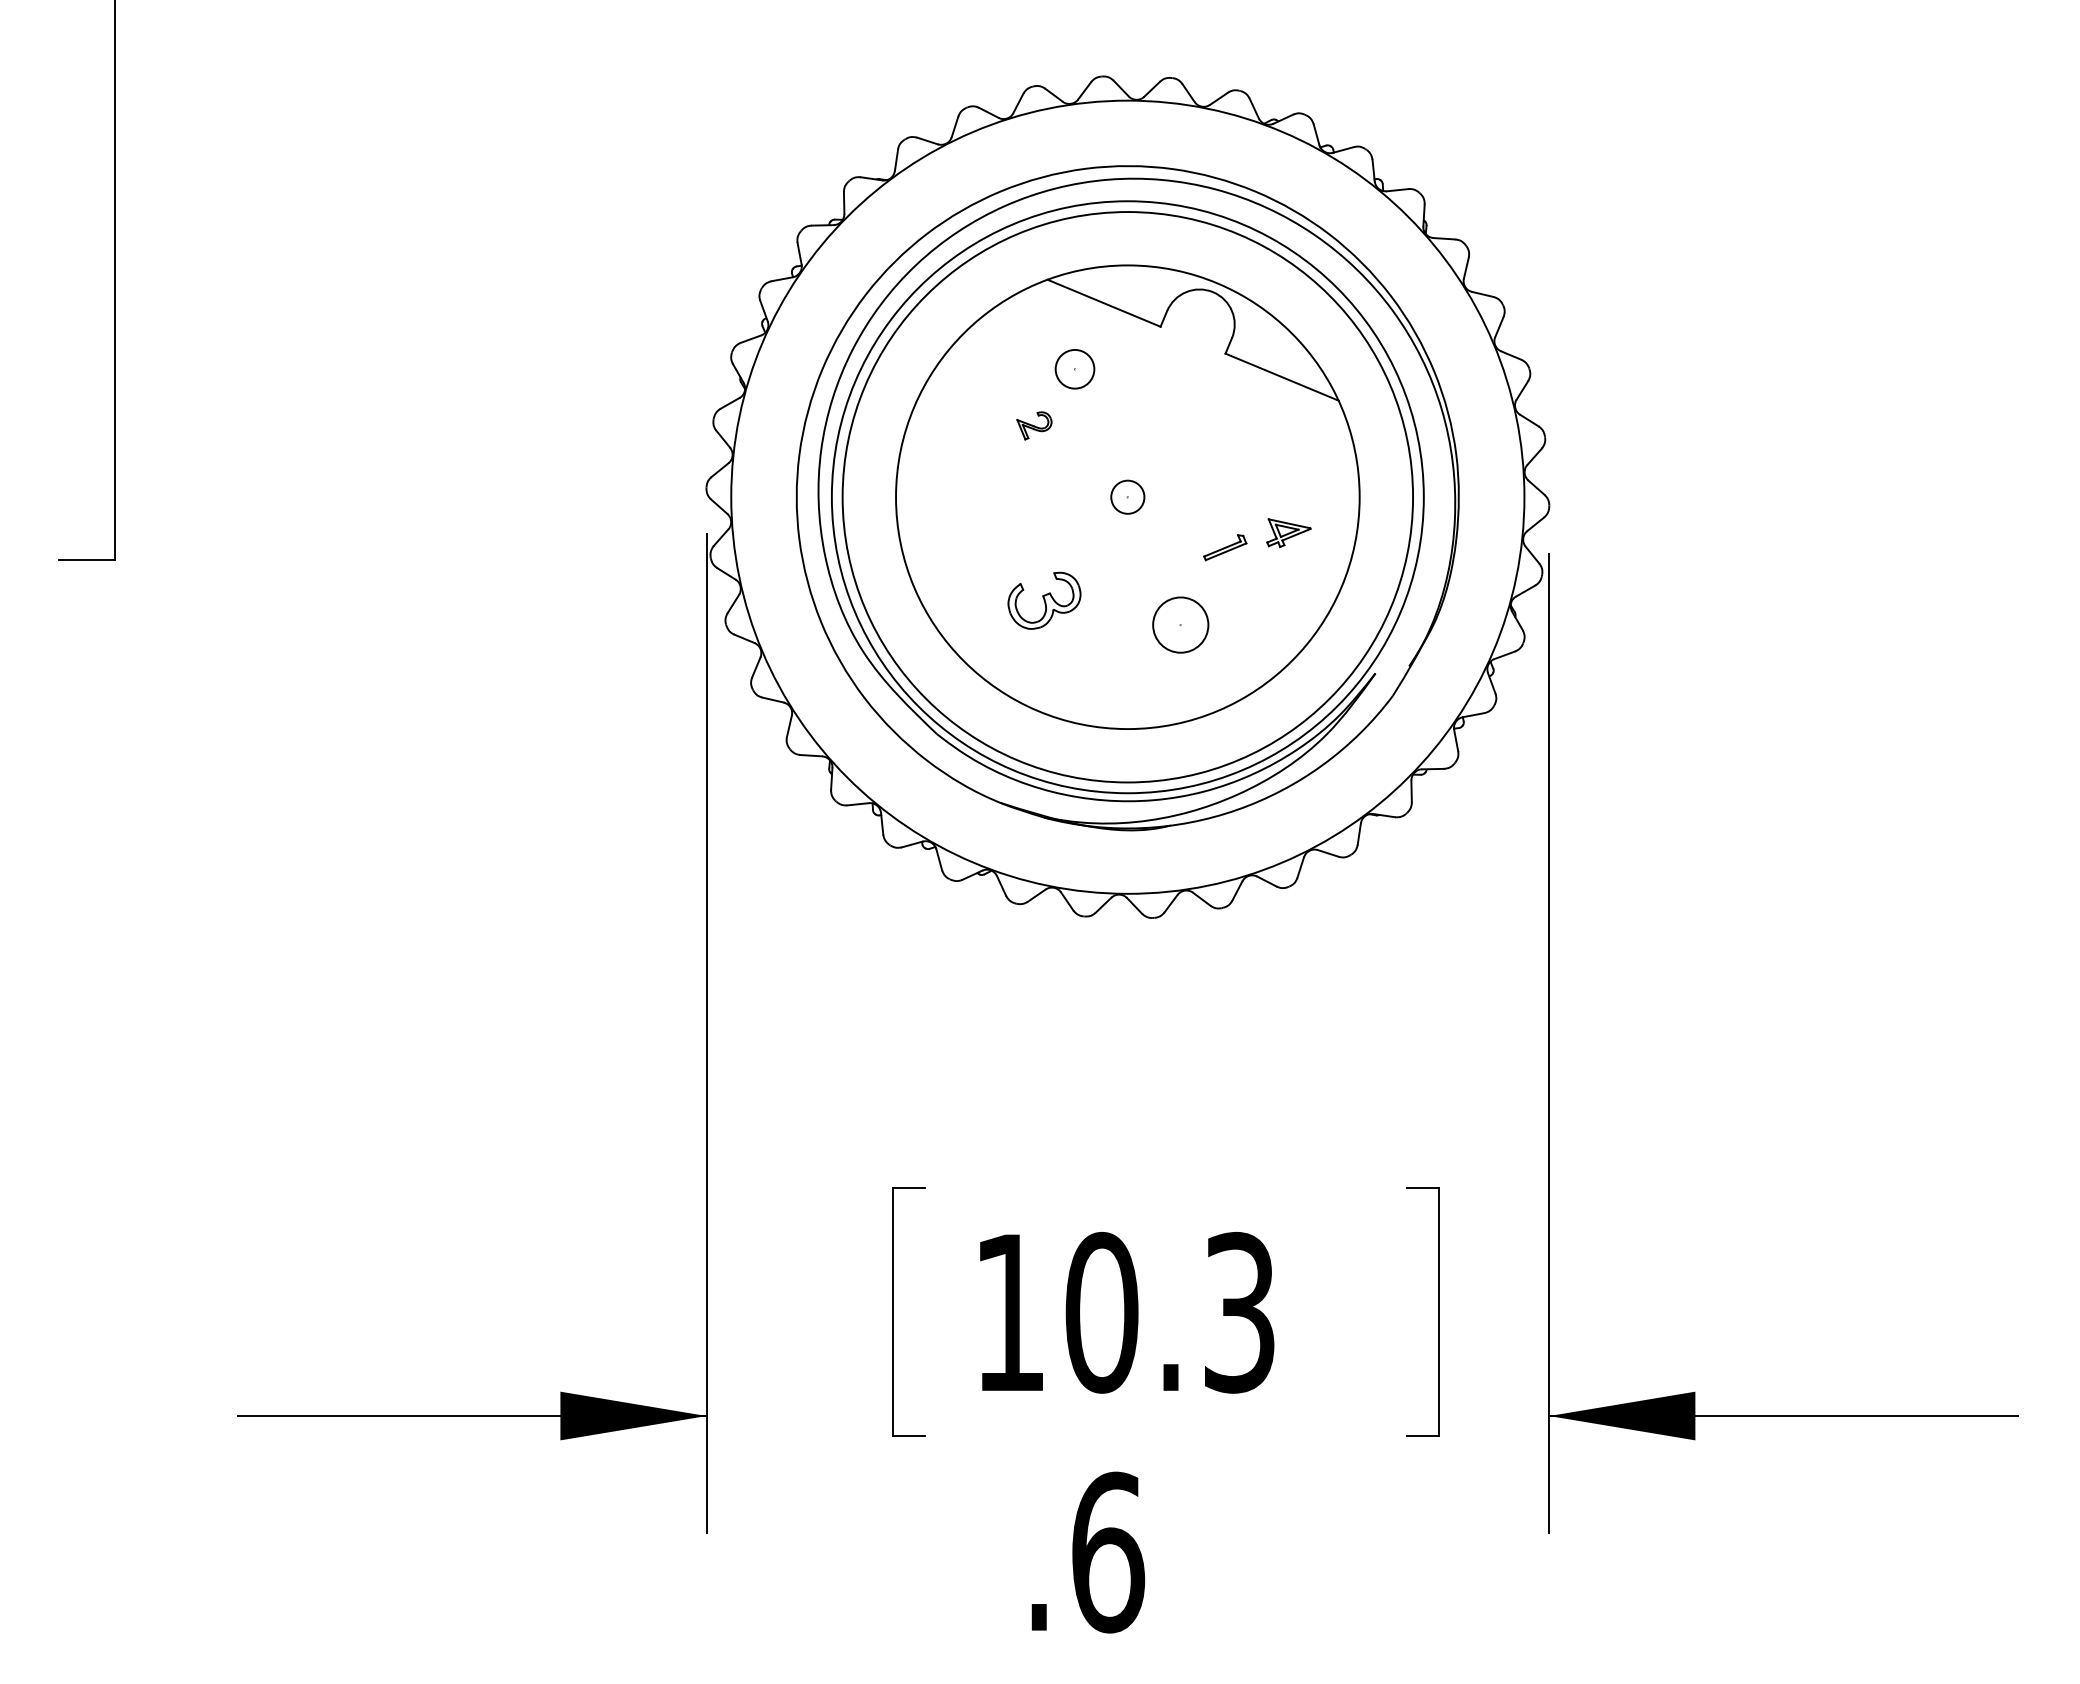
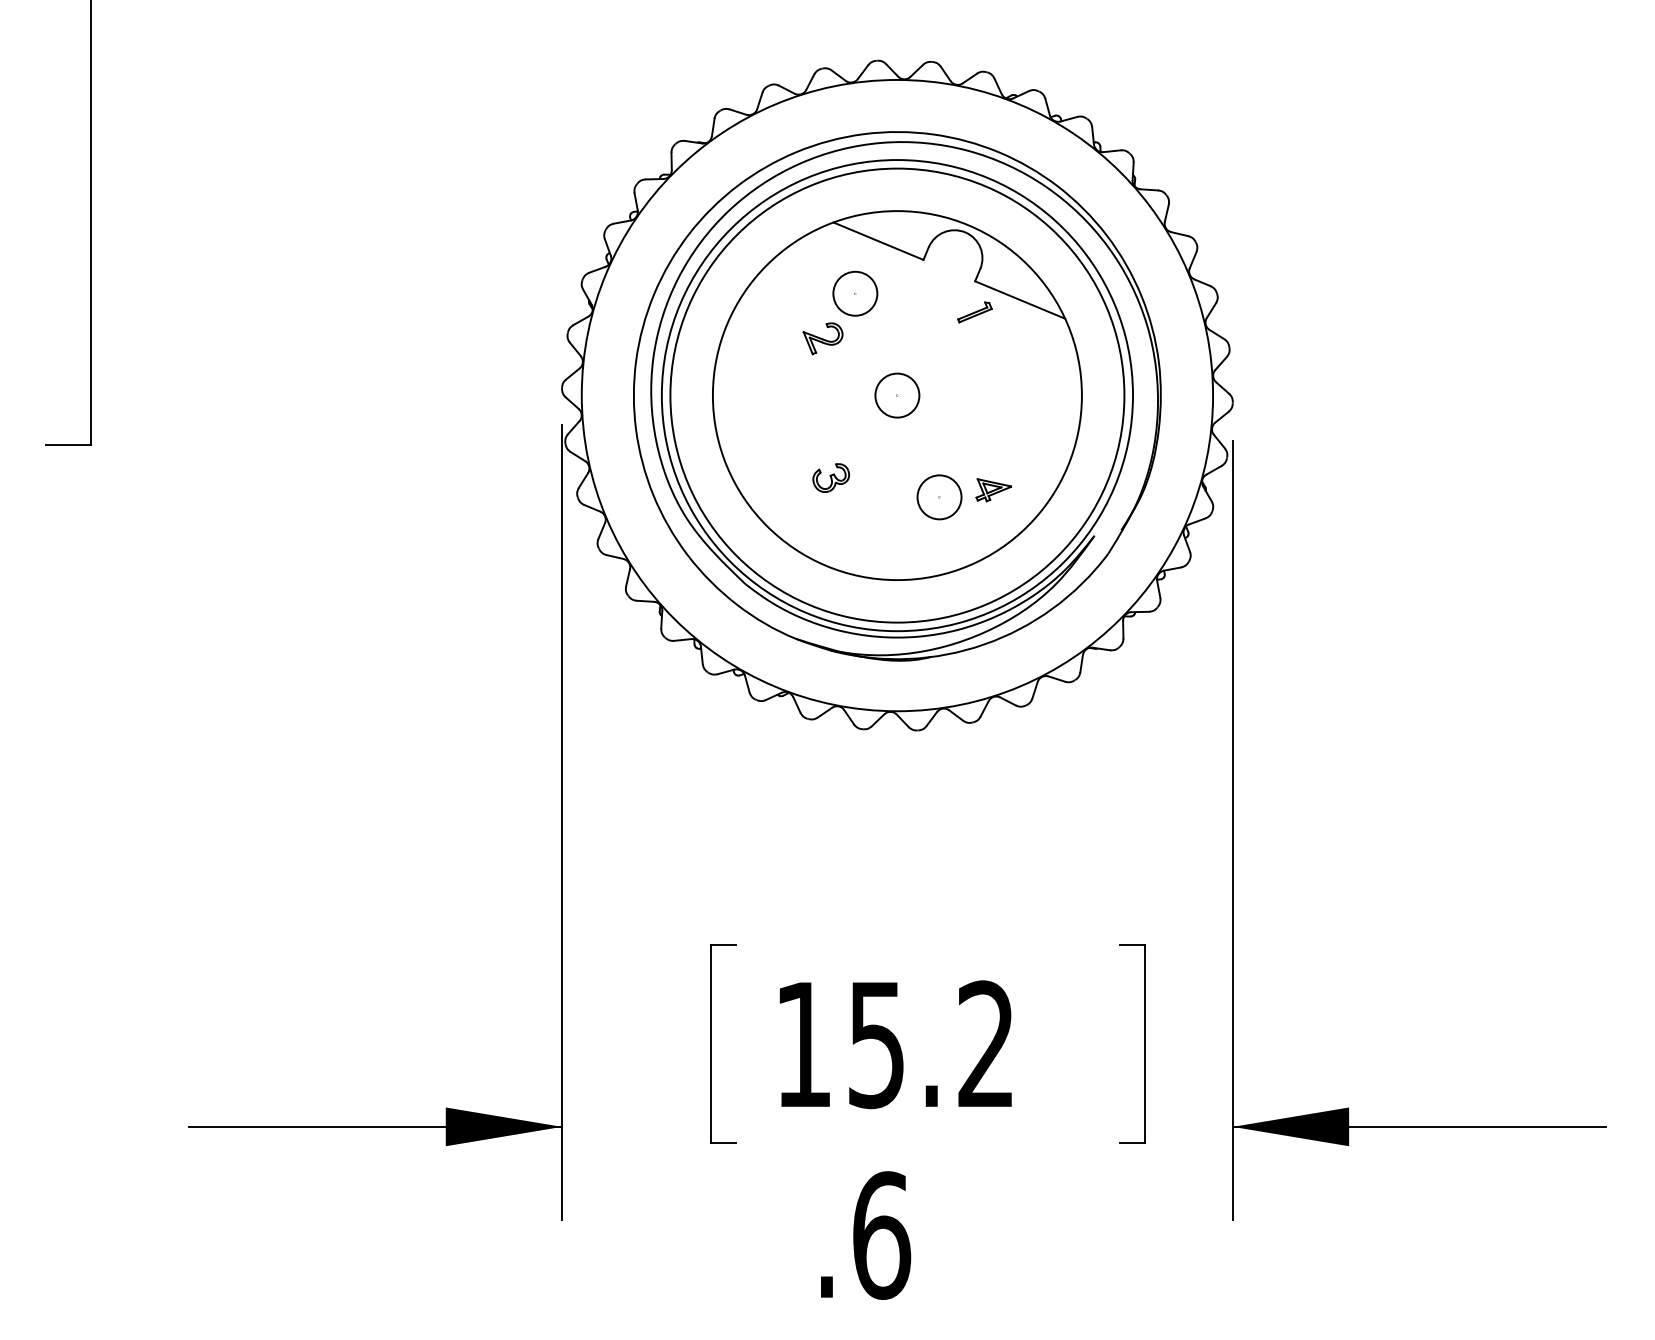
circle: (1074, 368) -> (854, 293), size x1.43
part: (1034, 425) -> (823, 338), size x1.43
circle: (1127, 496) -> (897, 395), size x1.67
part: (1288, 533) -> (993, 490), moved
part: (1225, 547) -> (975, 312), moved
part: (1044, 600) -> (831, 477), size x0.62
text: (1169, 1312) -> (930, 1044), 10.3 -> 15.2

